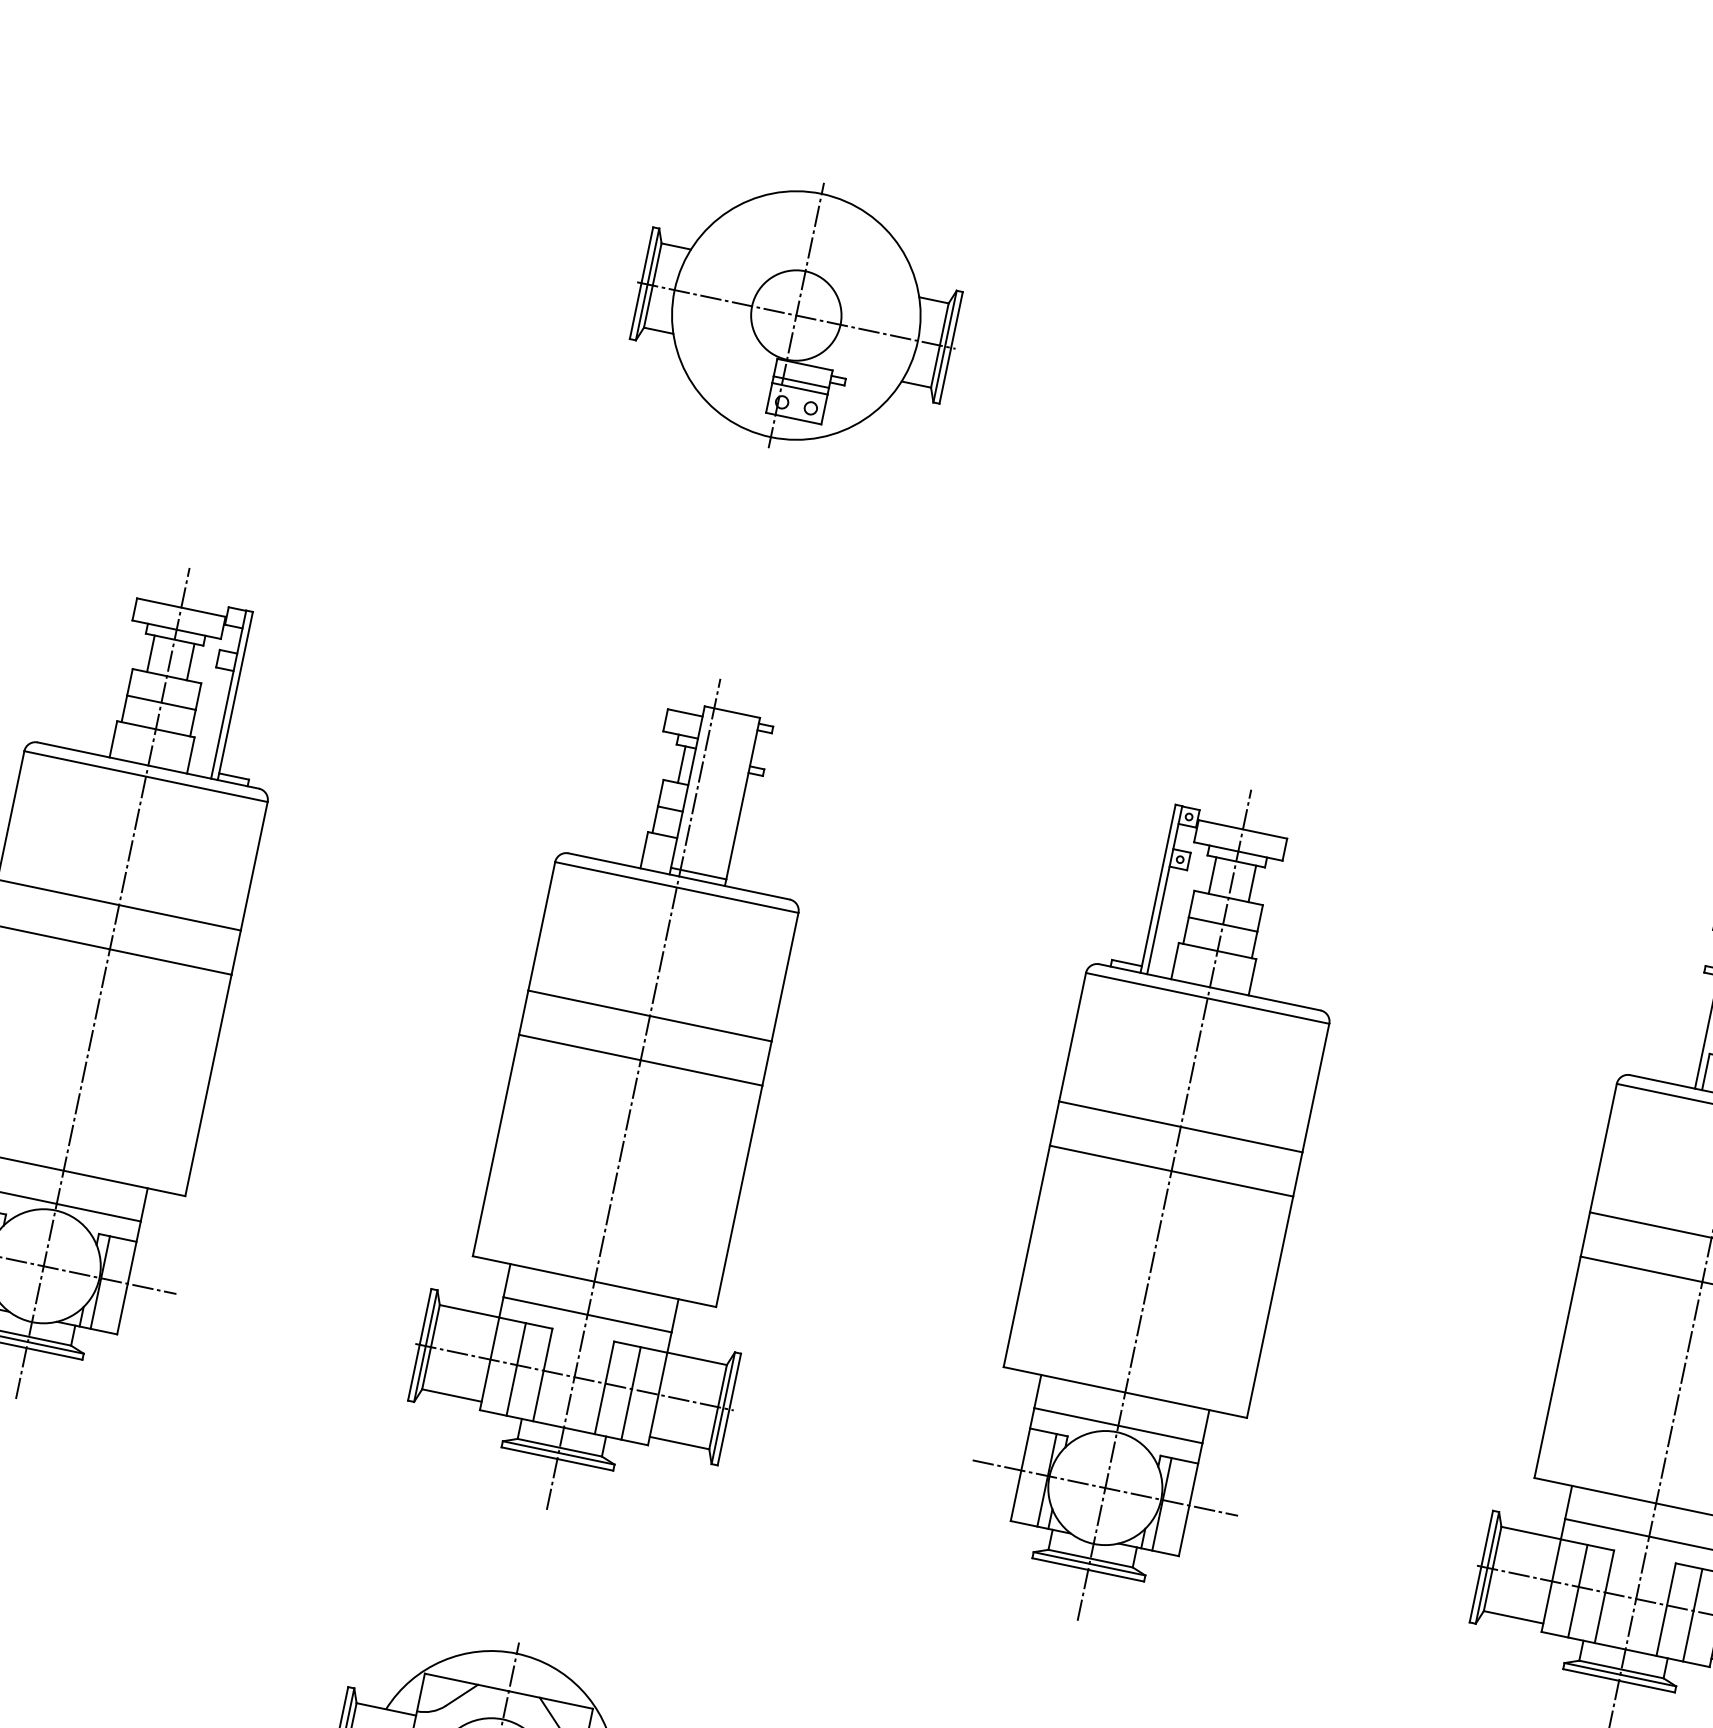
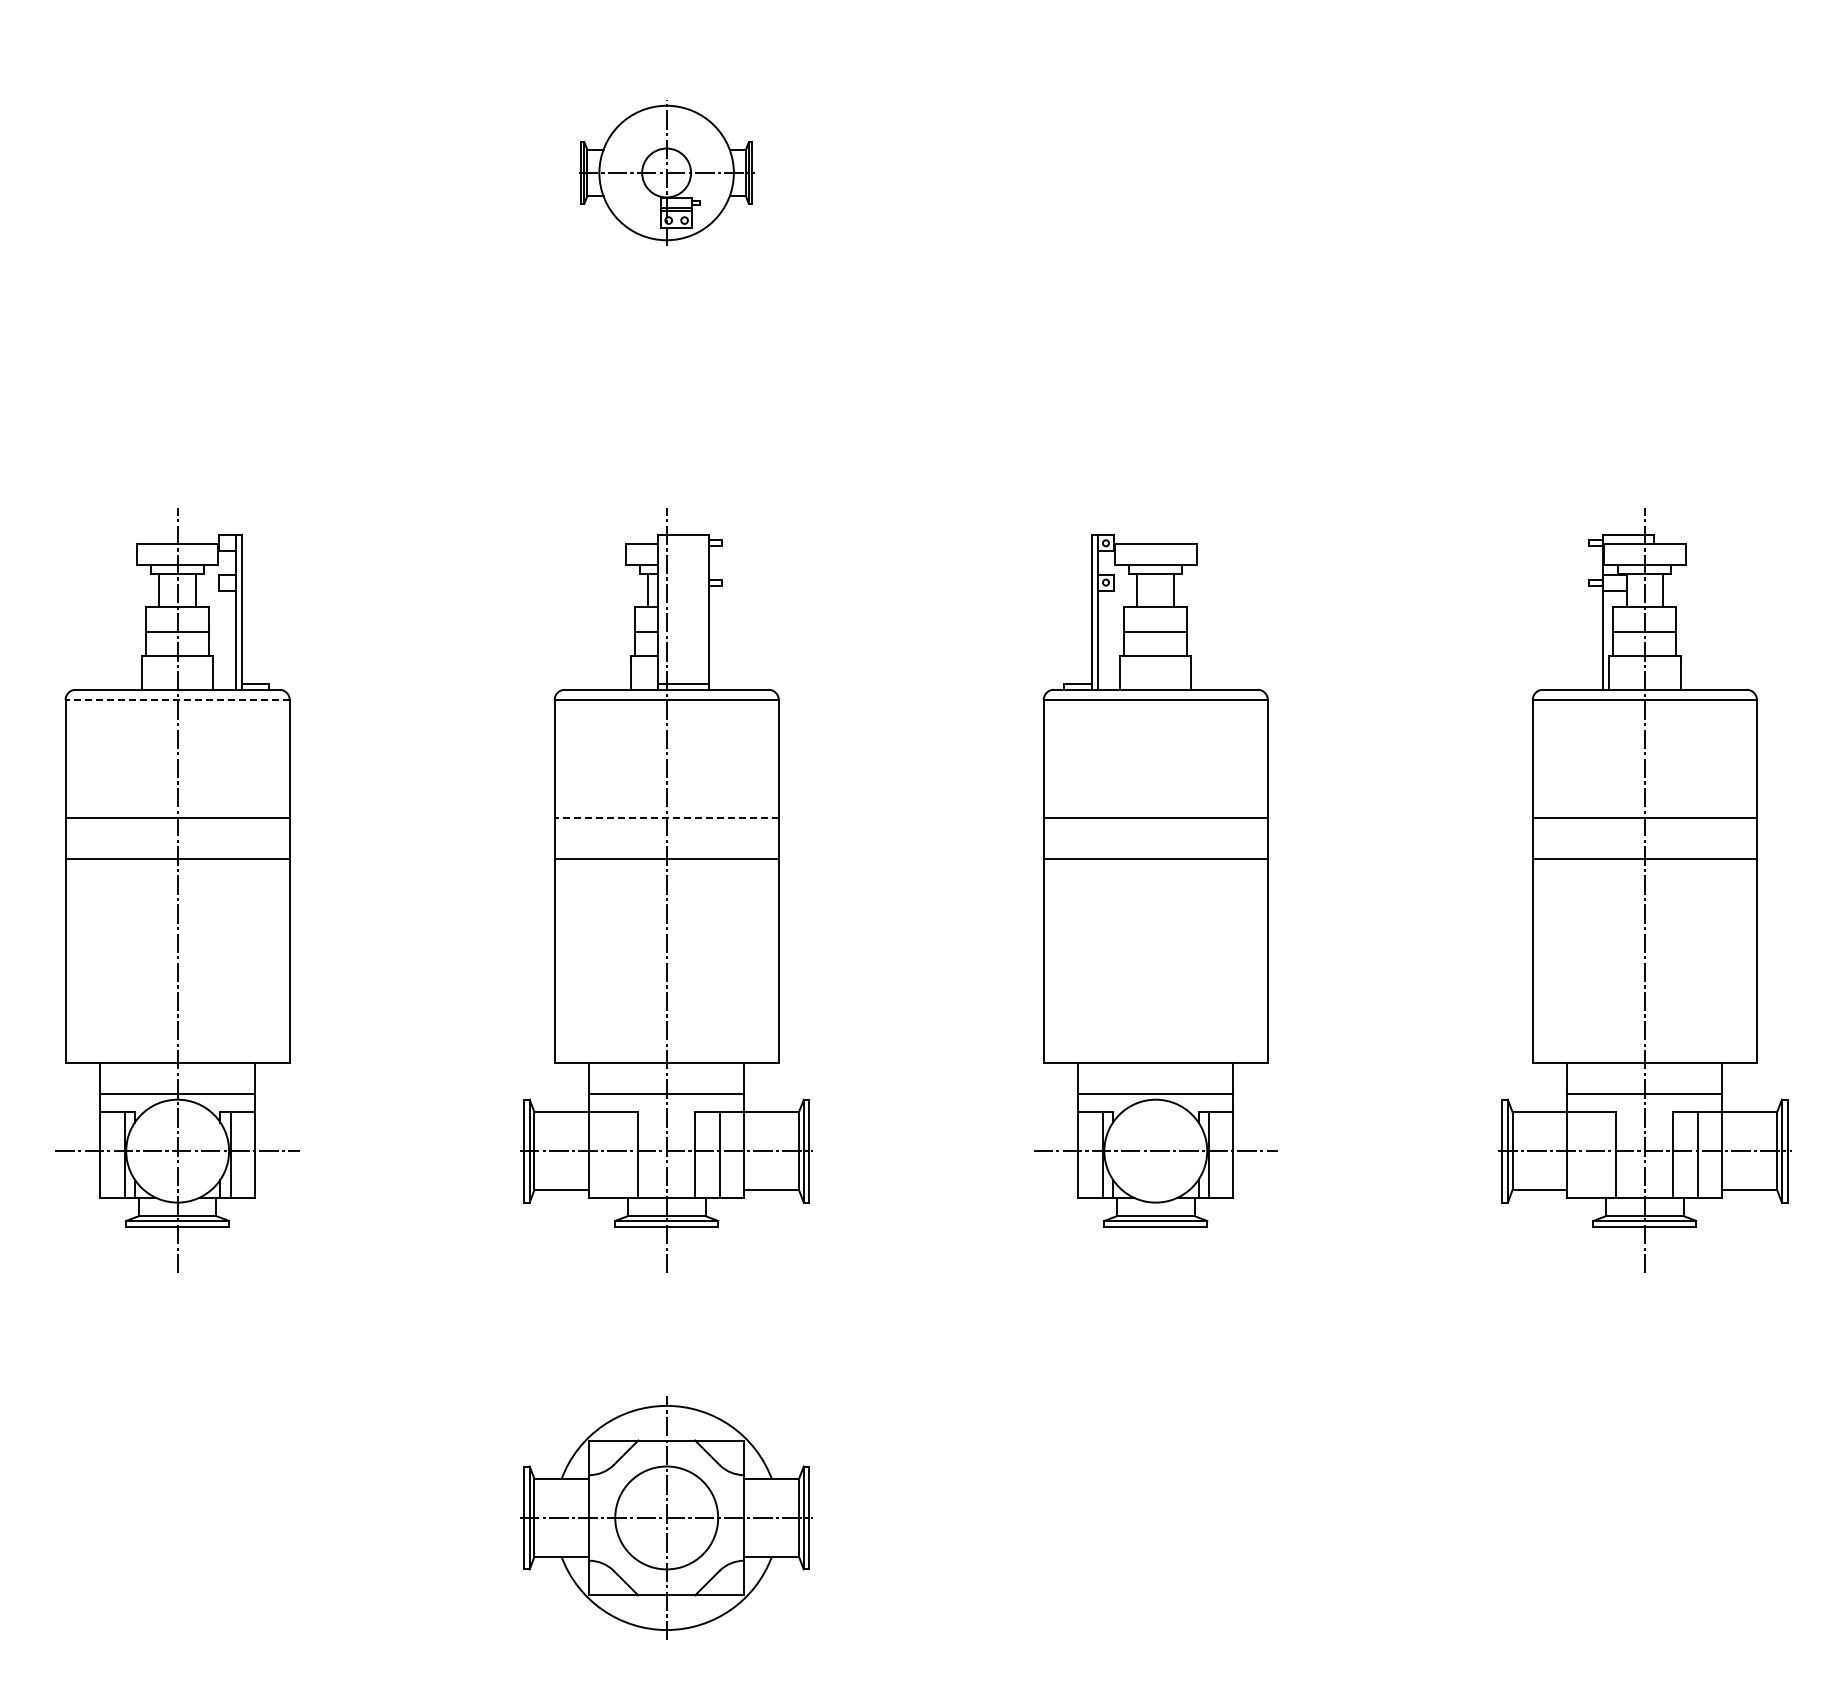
part: (796, 314) -> (666, 172), size x0.6
line: (145, 777) -> (177, 700), solid -> dashed
line: (649, 1016) -> (666, 818), solid -> dashed
line: (1164, 1205) -> (1155, 890), removed
line: (516, 1368) -> (613, 1154), removed
line: (1577, 1590) -> (1591, 1154), removed

